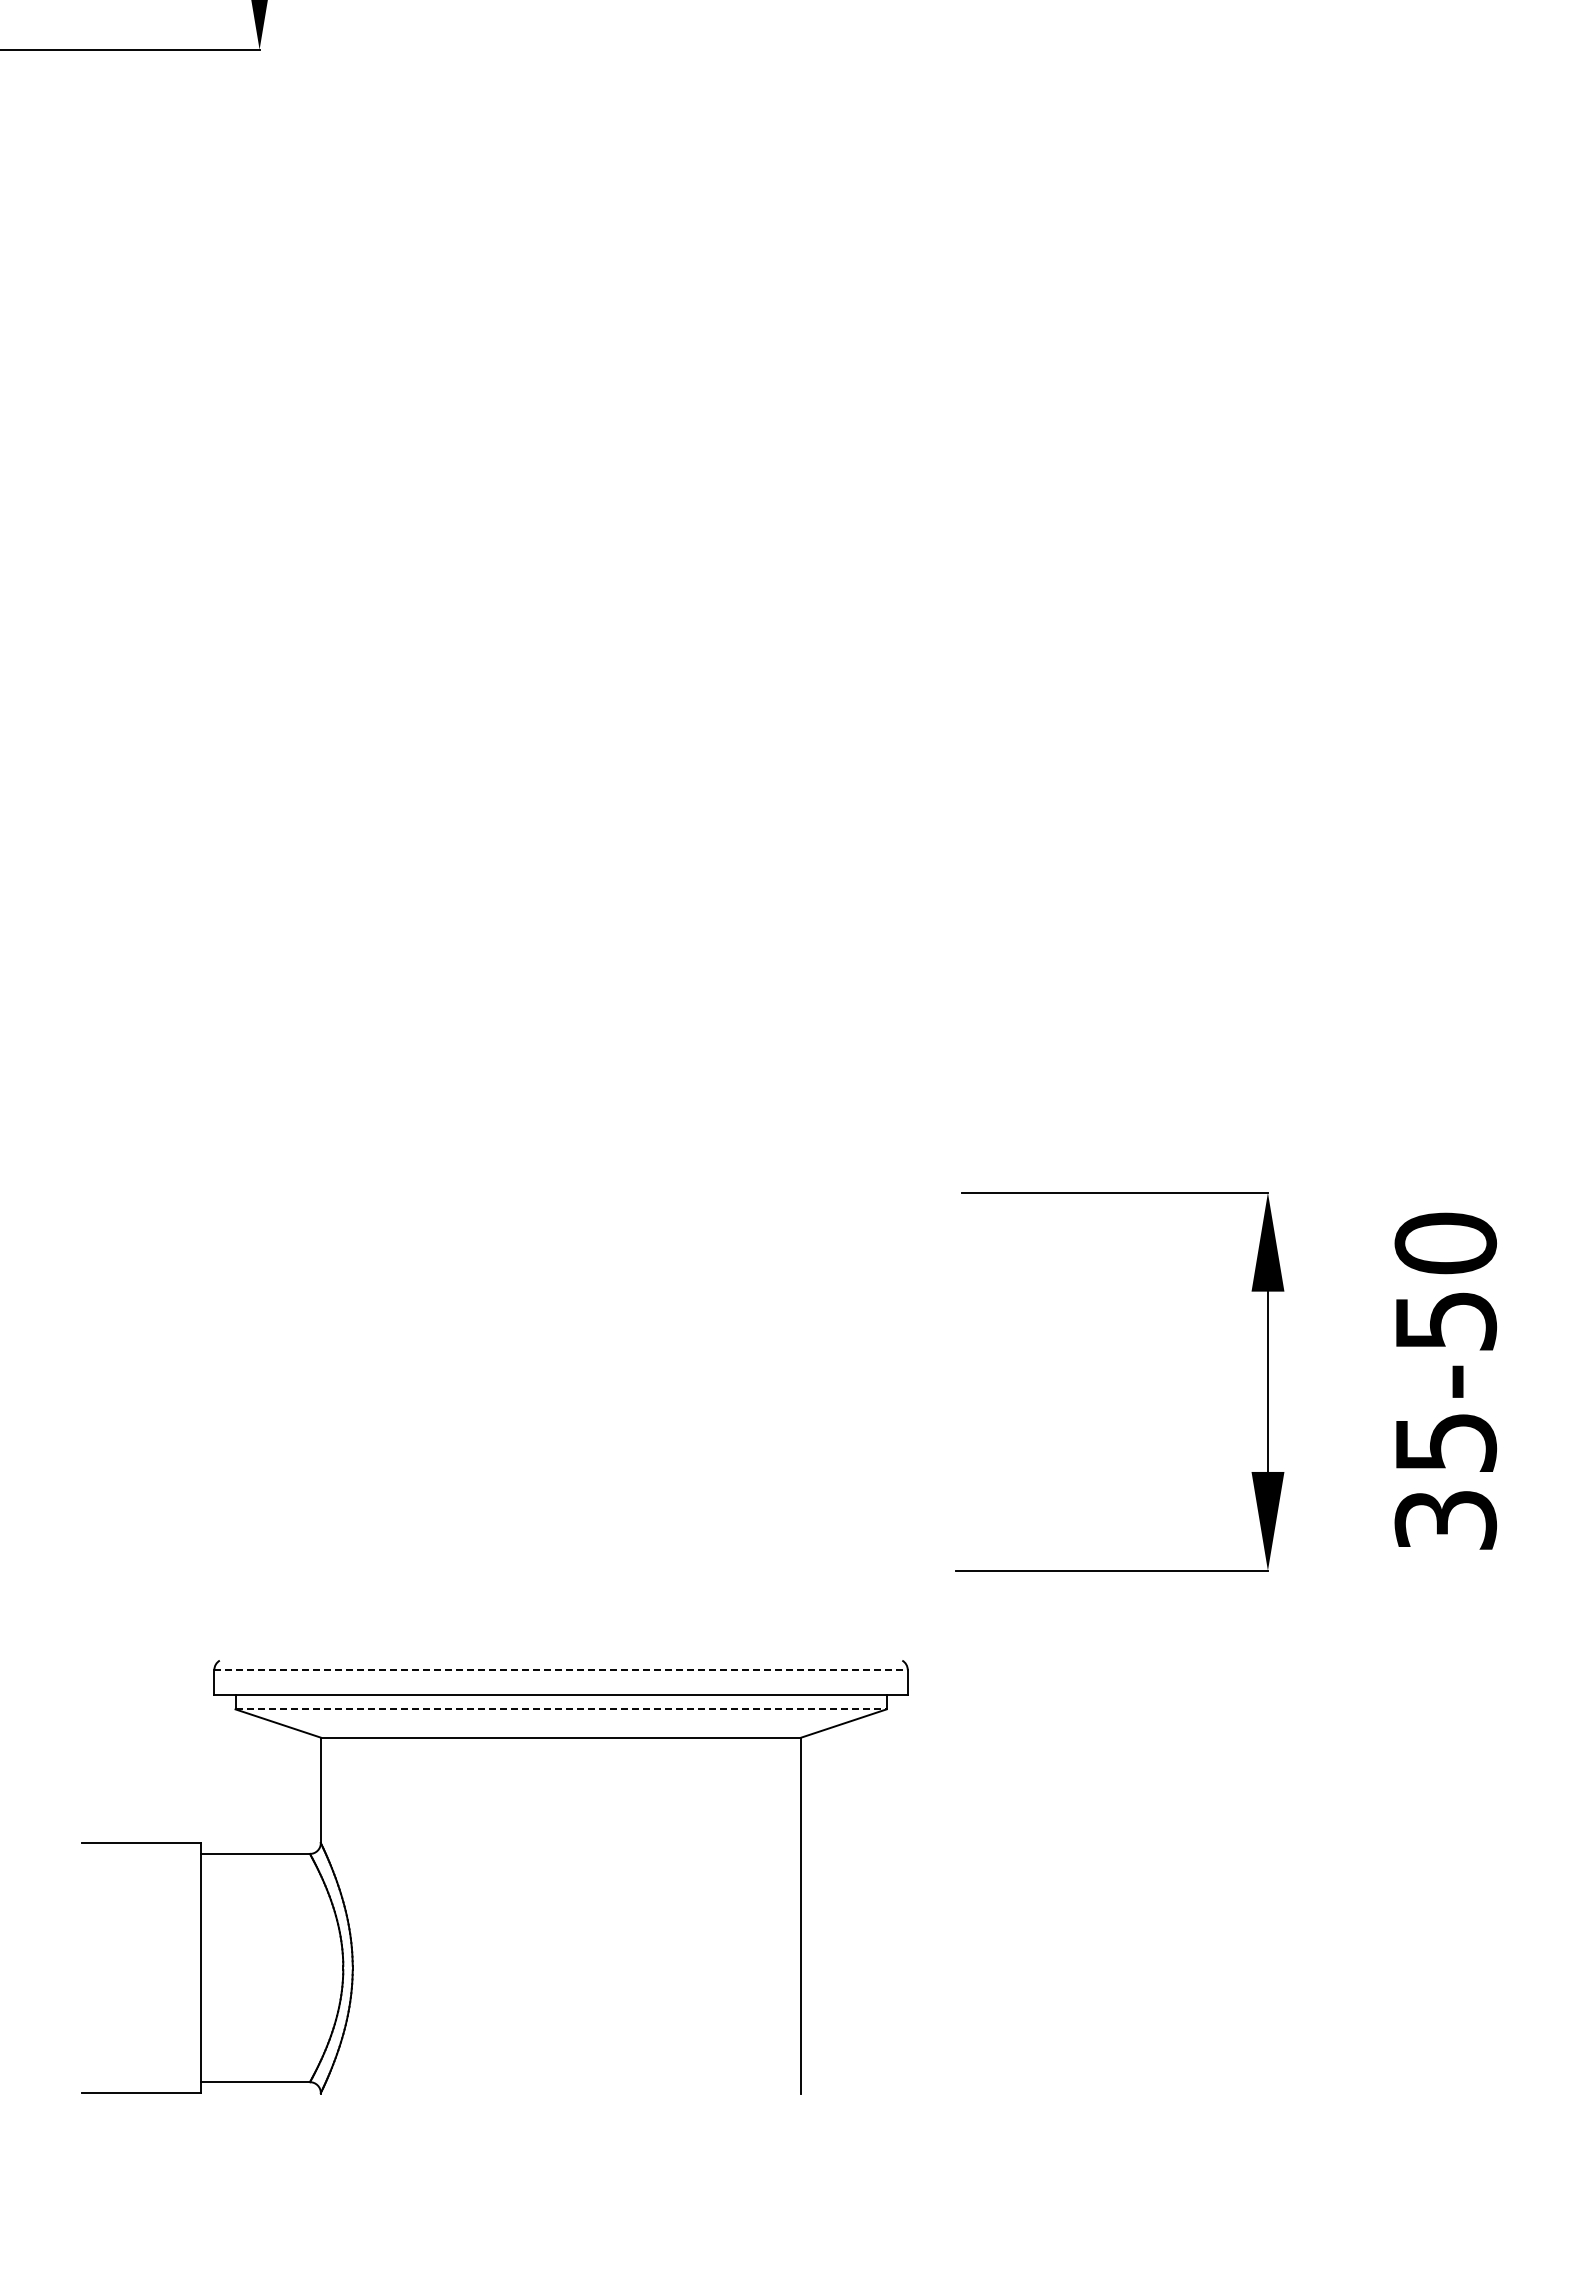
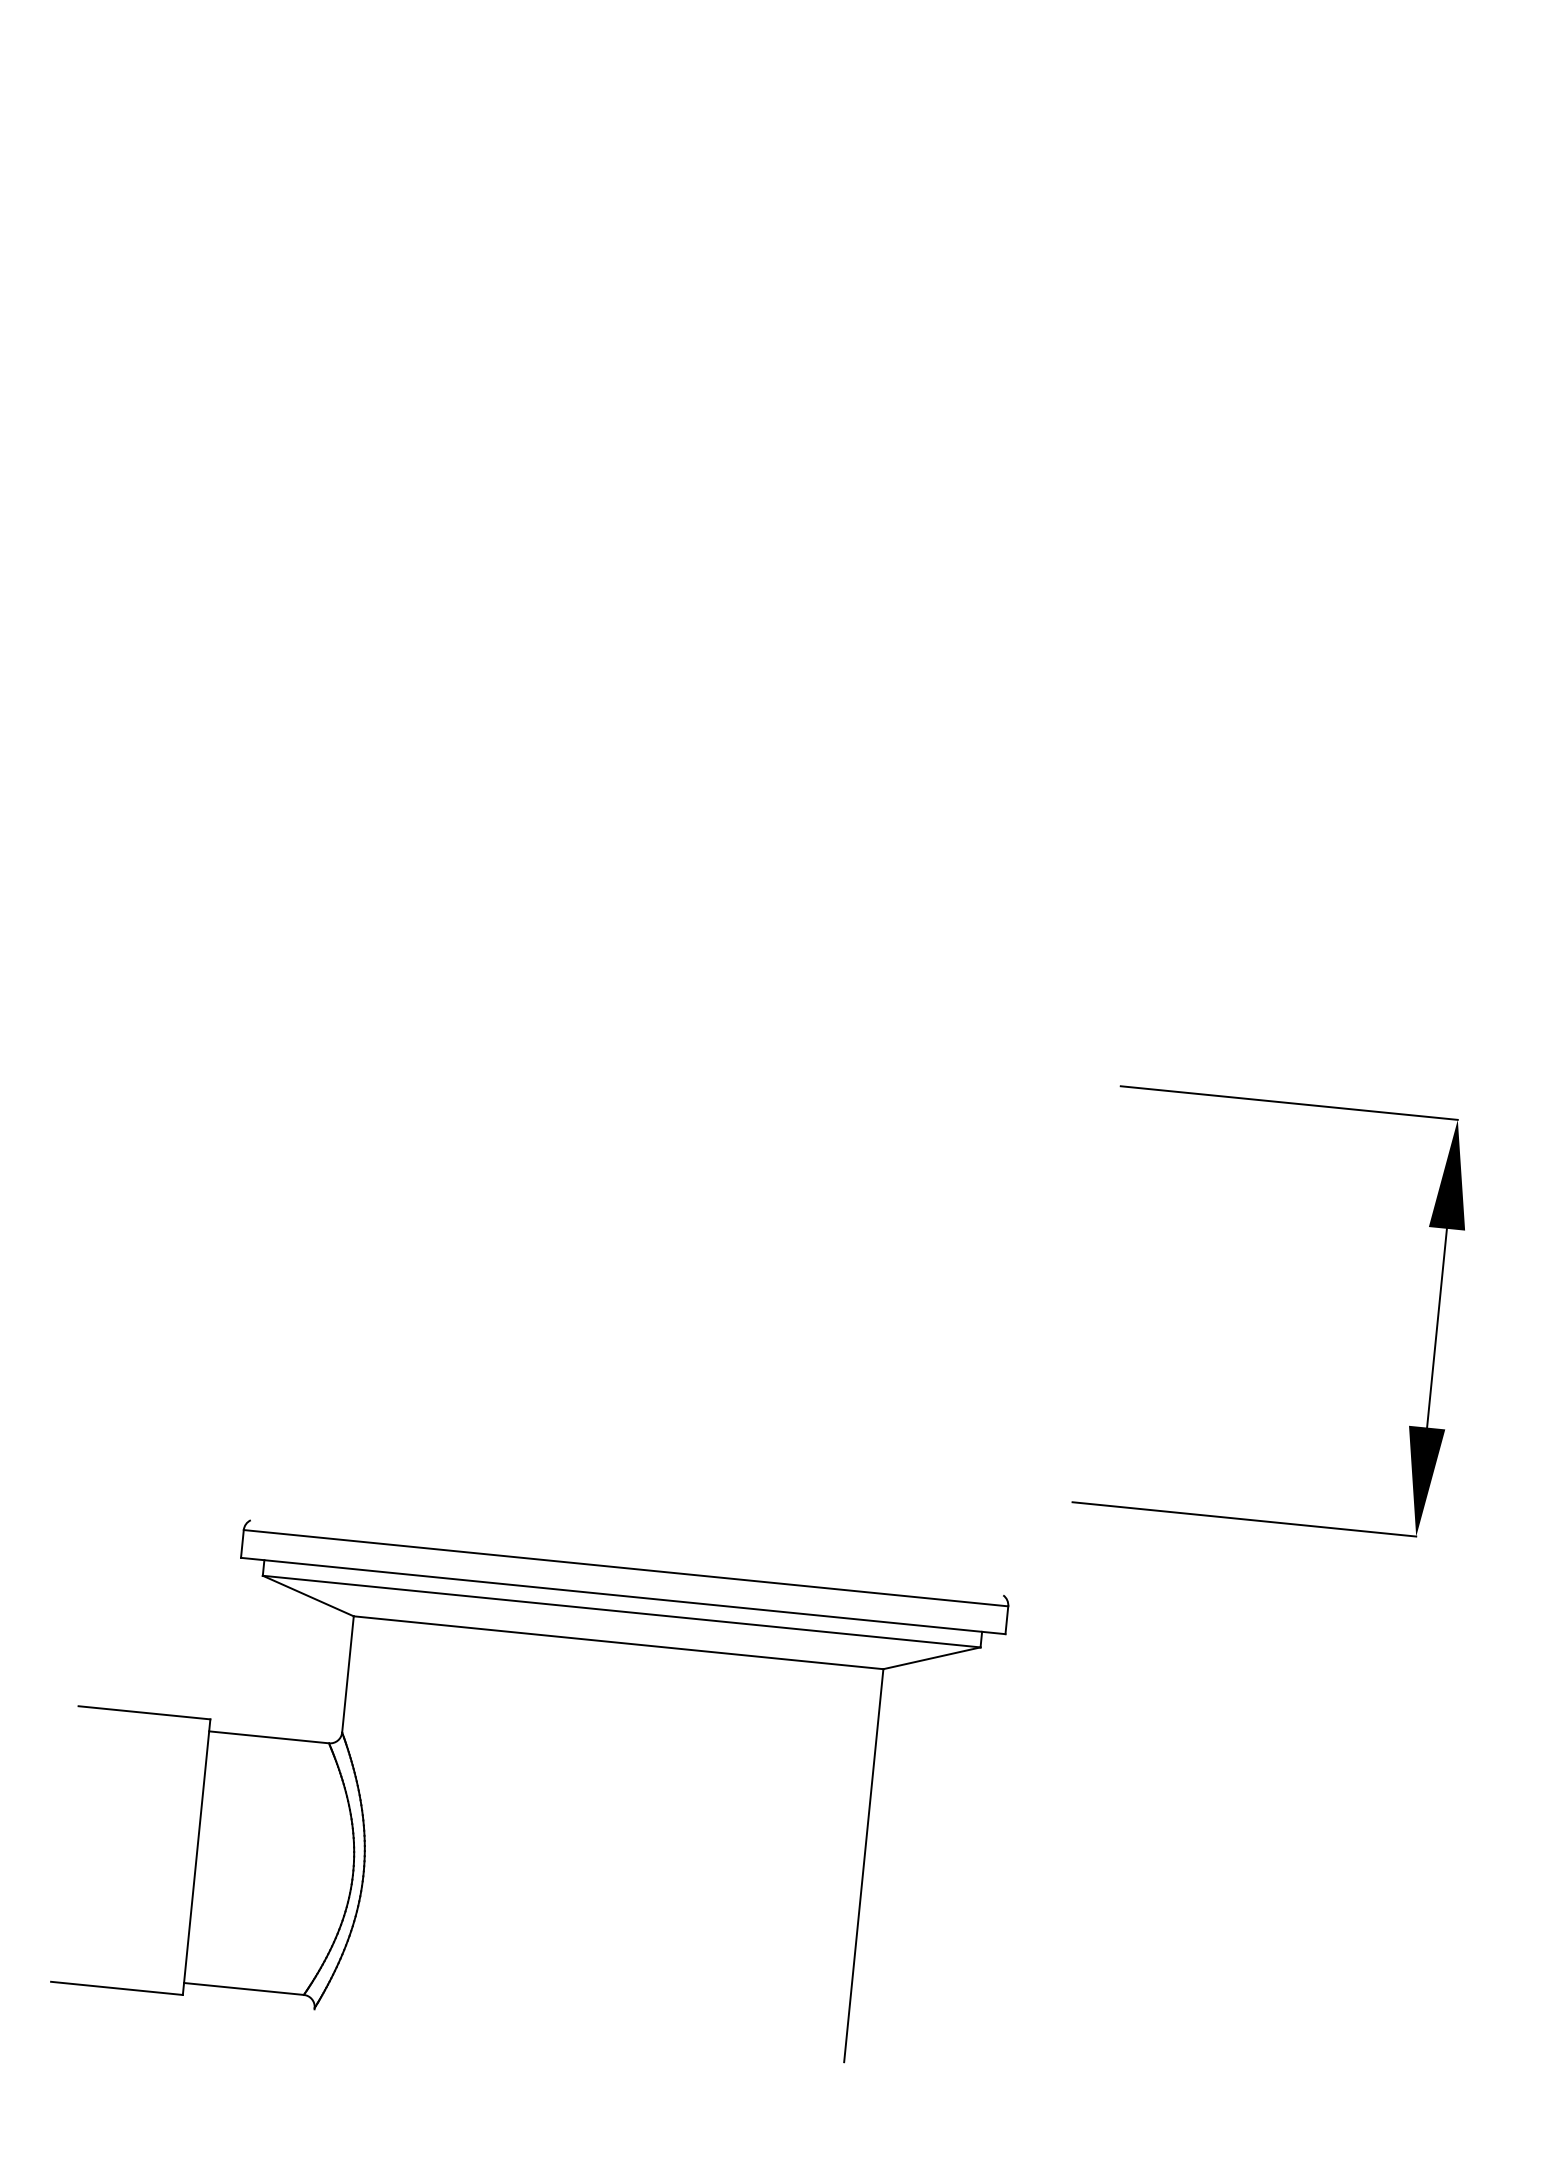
line: (561, 1670) -> (626, 1568), dashed -> solid
line: (561, 1709) -> (622, 1611), dashed -> solid

